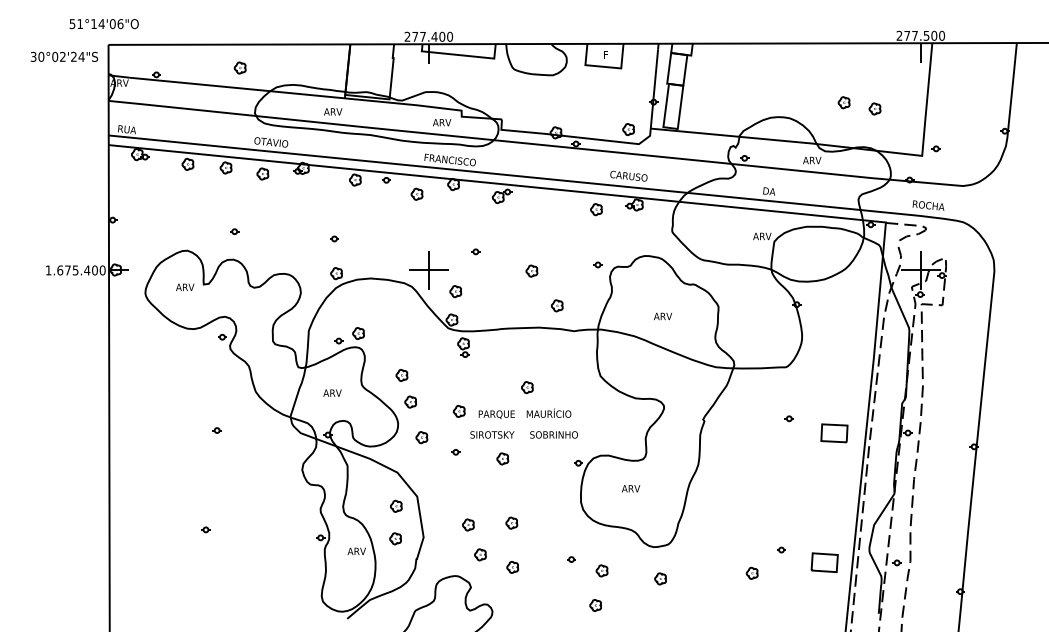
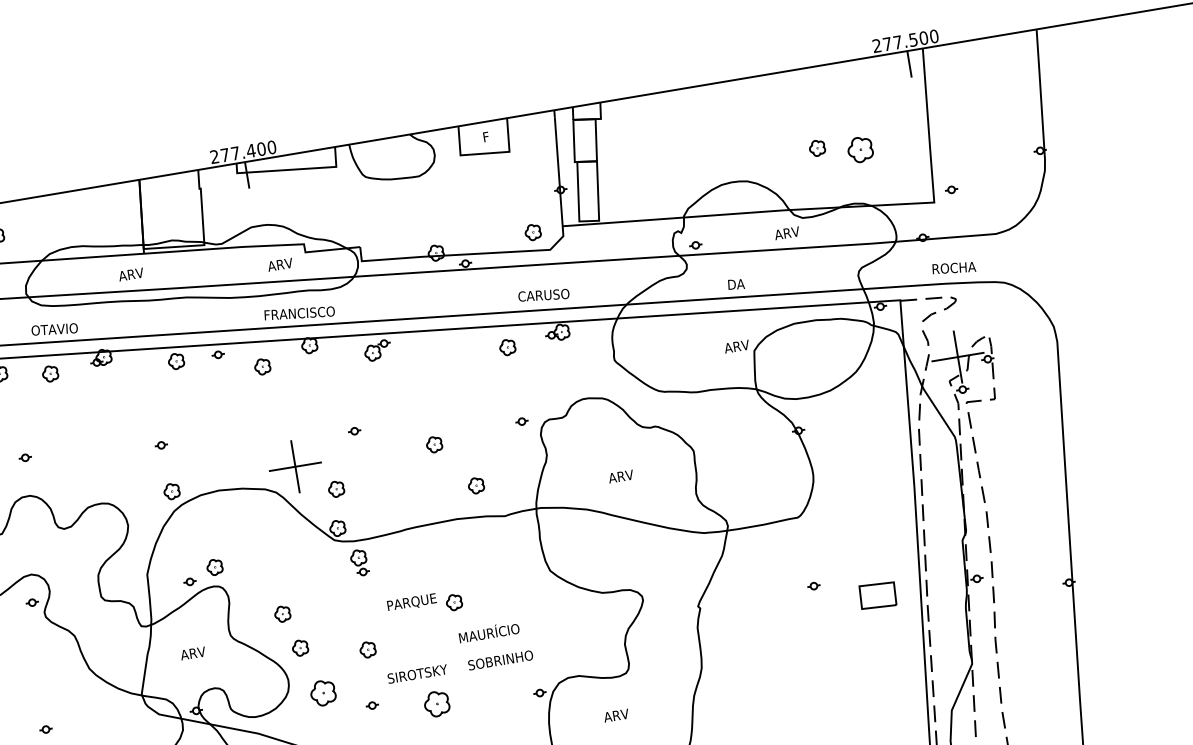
part: (874, 108) -> (859, 149), size x1.6
text: (496, 414) -> (411, 602), moved
part: (421, 437) -> (322, 693), size x1.6
part: (502, 458) -> (436, 703), size x1.6

